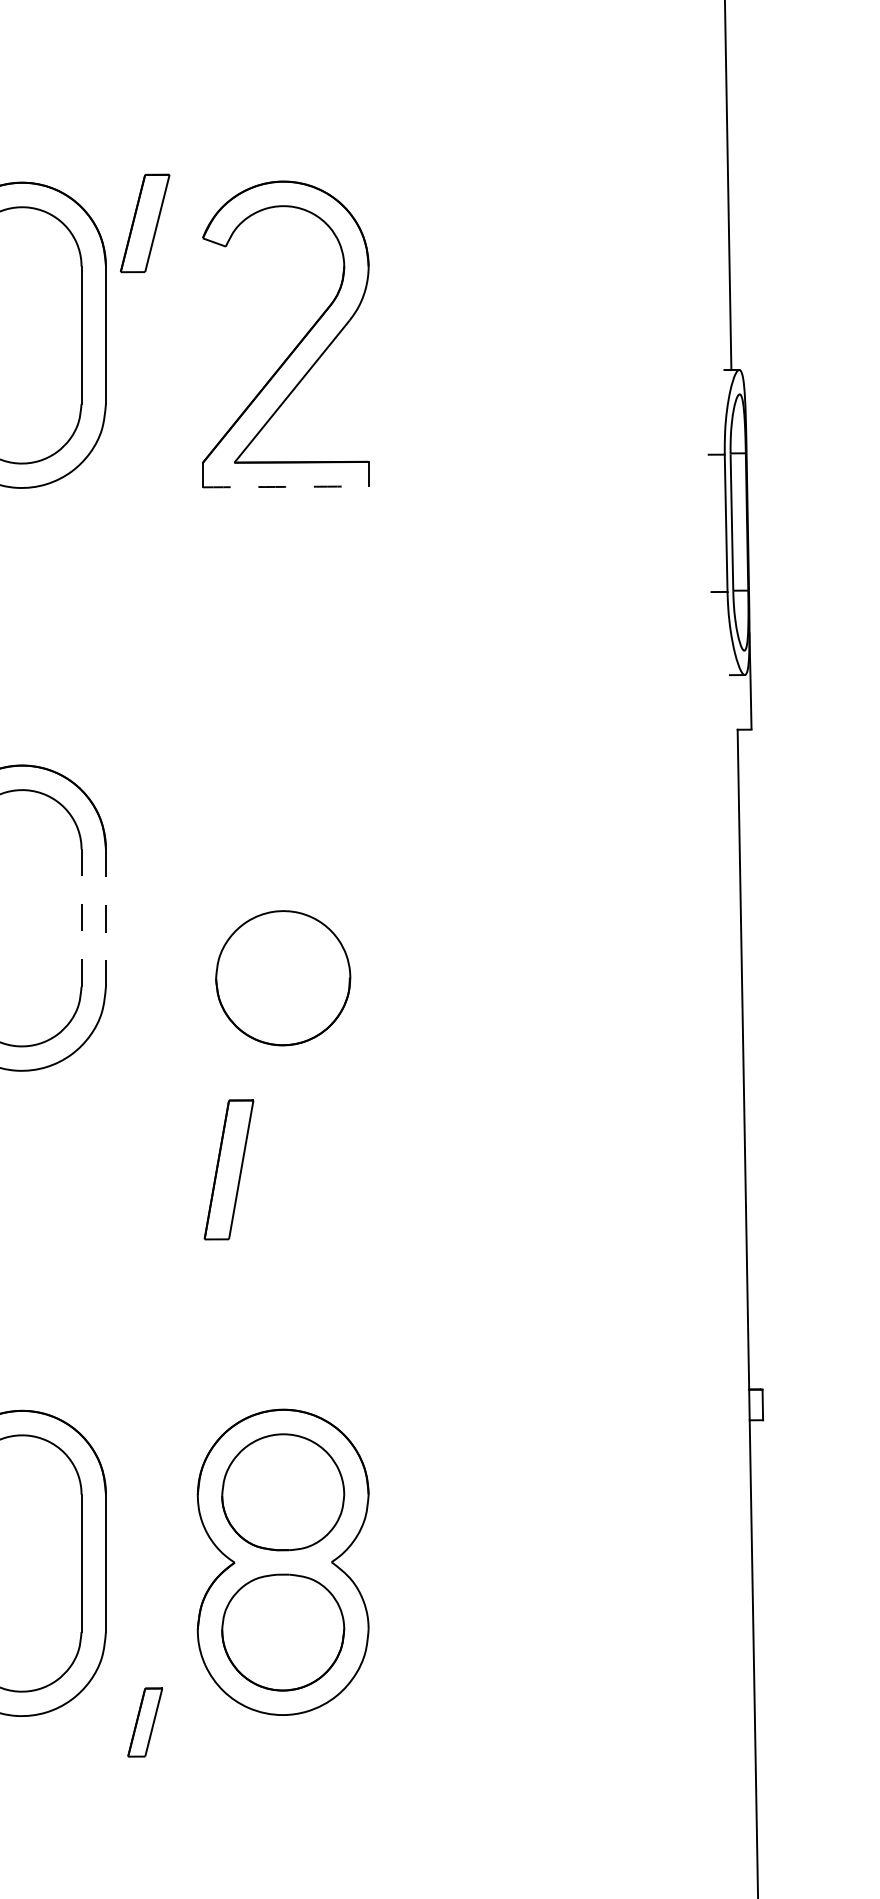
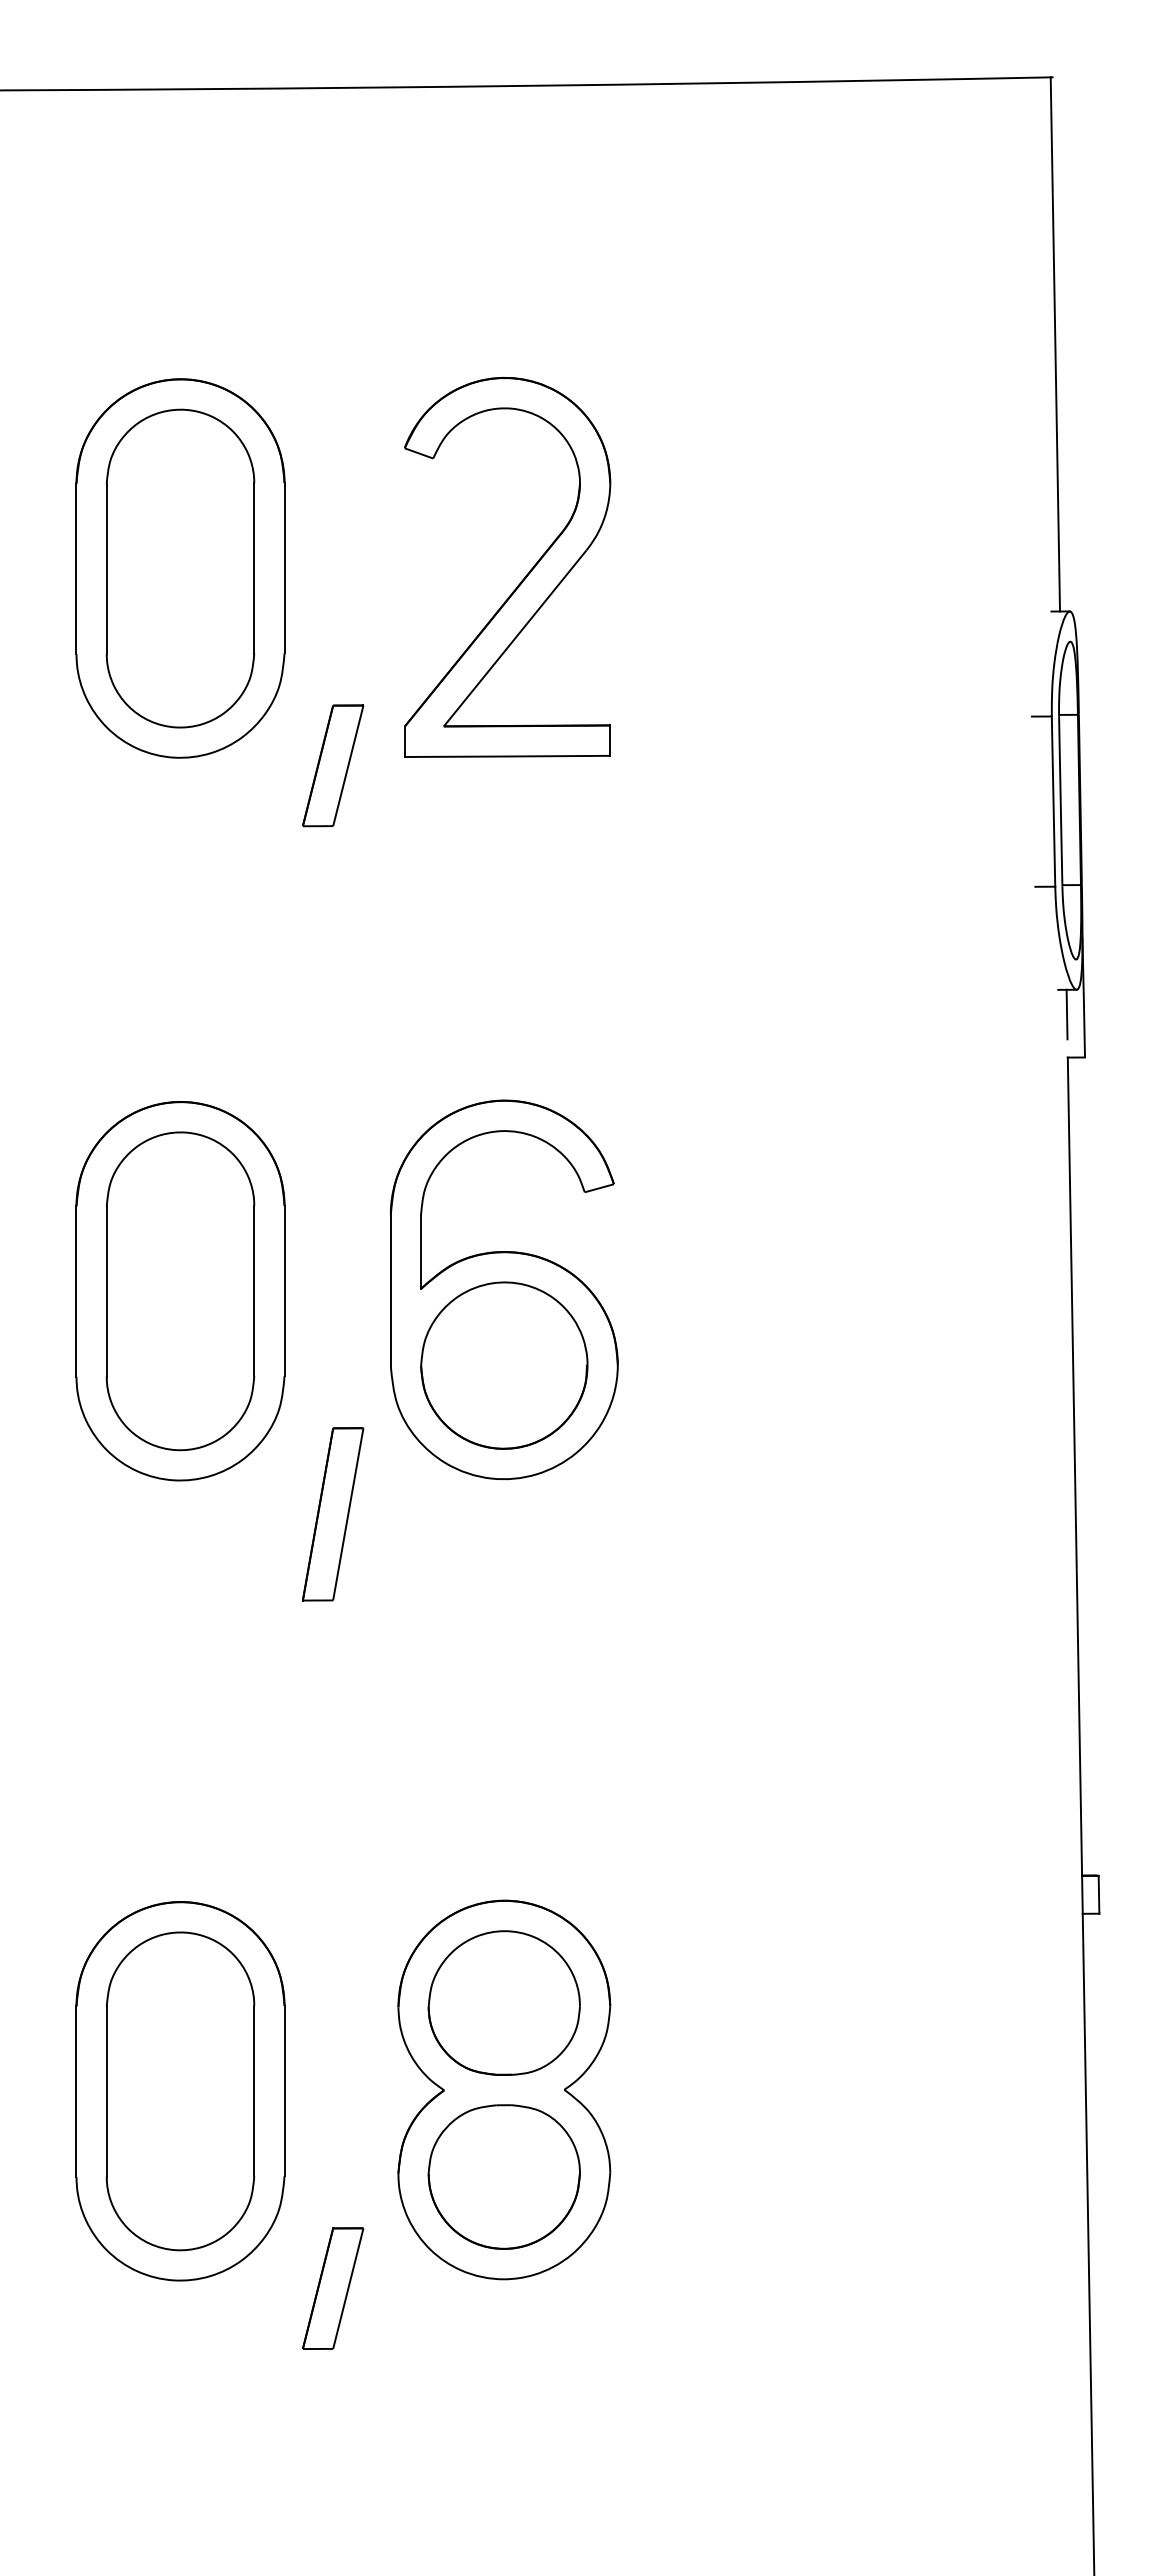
part: (145, 223) -> (333, 765), moved
arc: (285, 486) -> (507, 756), dashed -> solid
line: (736, 695) -> (1066, 1014), added
part: (282, 916) -> (503, 1289), added
line: (81, 917) -> (254, 1290), dashed -> solid
line: (105, 918) -> (284, 1291), dashed -> solid
part: (229, 1170) -> (333, 1514), moved
part: (145, 1722) -> (333, 2288), size x1.43

